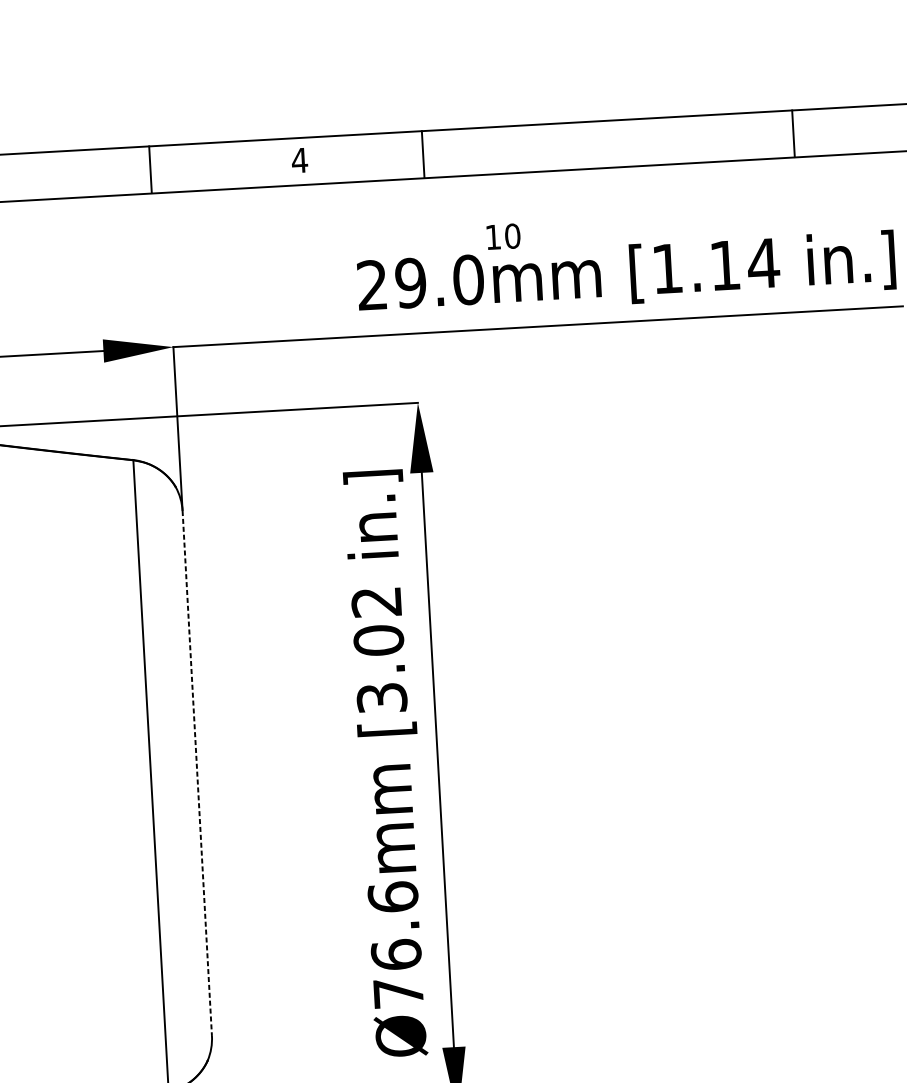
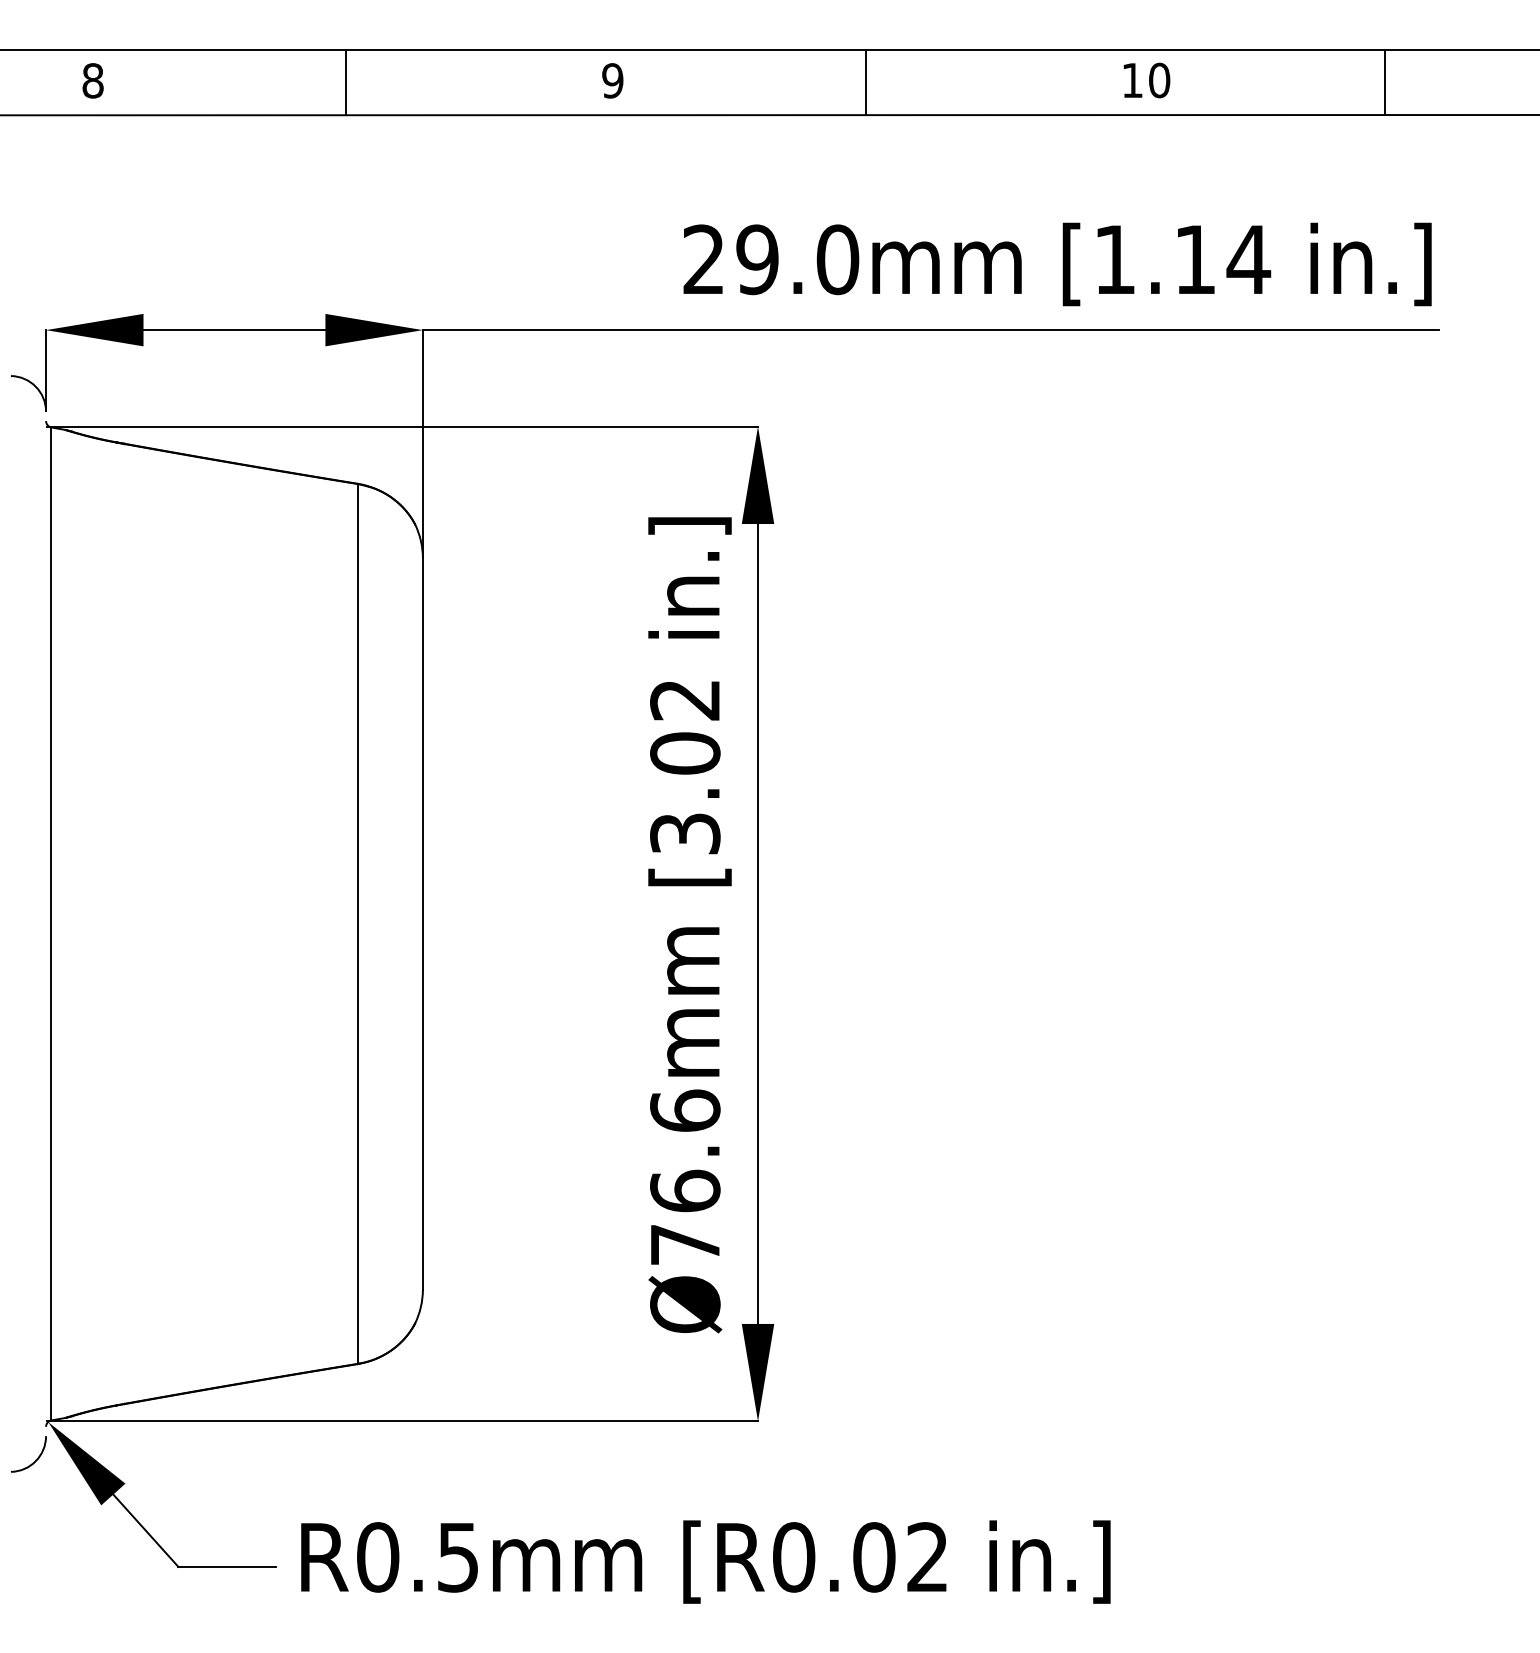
line: (793, 133) -> (1385, 81), moved
line: (423, 154) -> (865, 81), moved
text: (299, 160) -> (612, 80), 4 -> 9
line: (150, 169) -> (345, 81), moved
text: (503, 236) -> (1146, 80), moved
line: (196, 773) -> (422, 923), dashed -> solid

